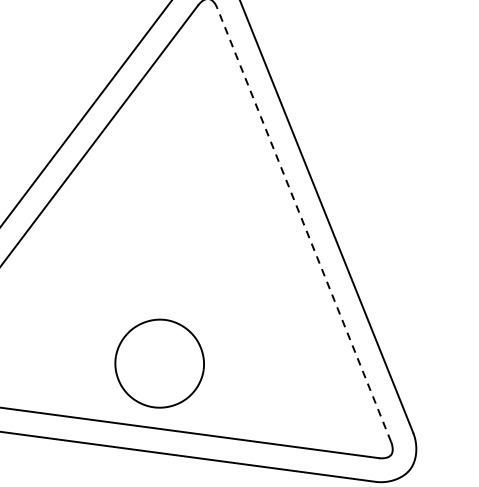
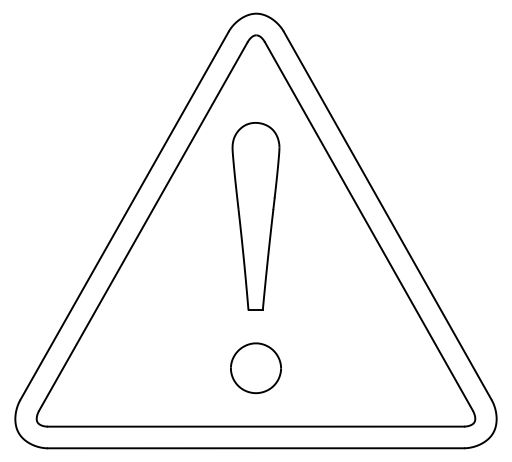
part: (181, 197) -> (255, 216), added
line: (303, 223) -> (368, 225), dashed -> solid
part: (159, 363) -> (255, 368), size x0.62

